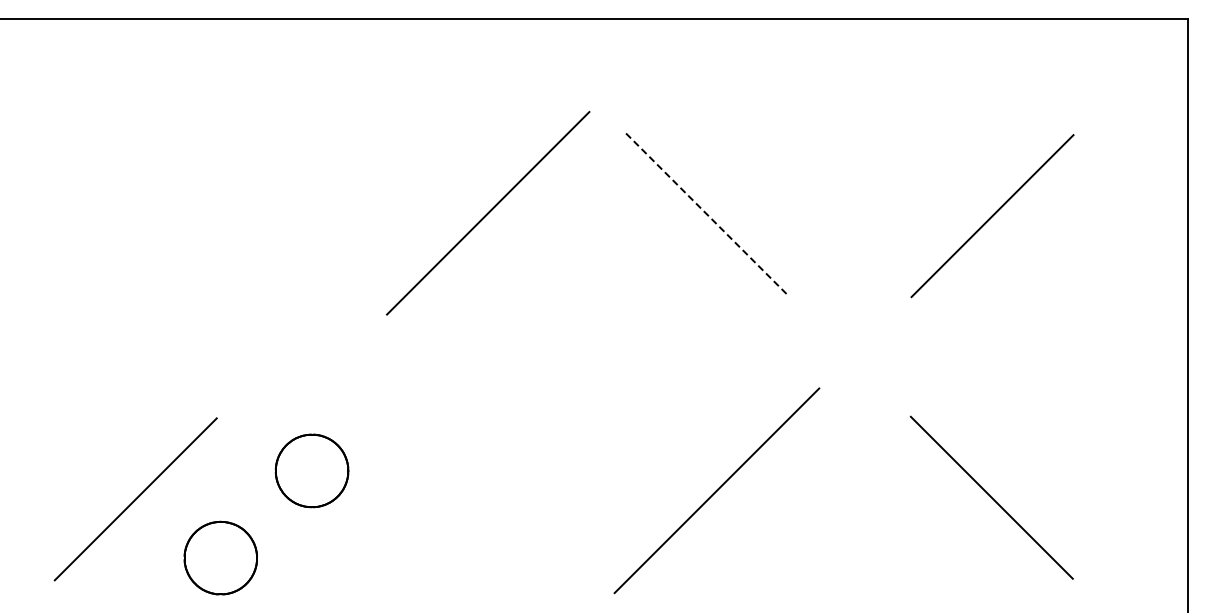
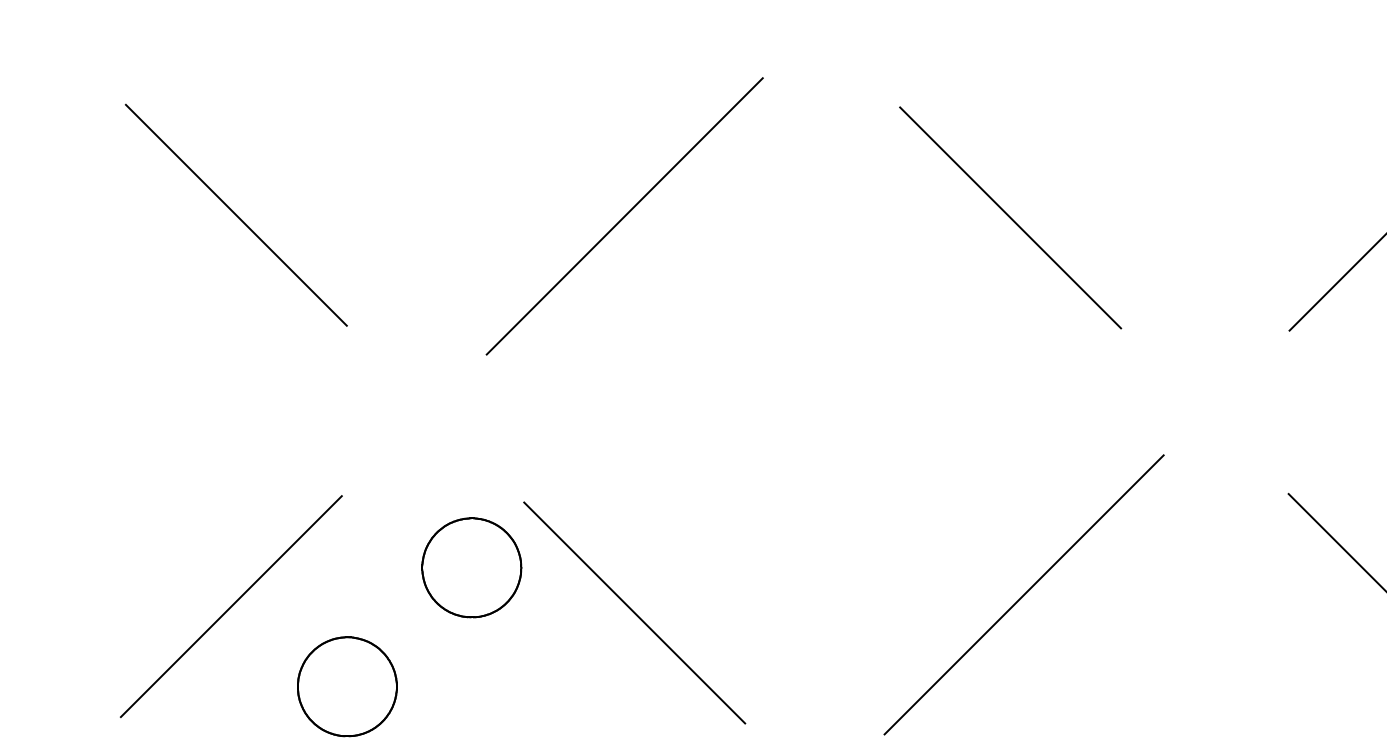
line: (139, 212) -> (236, 215), added
line: (488, 212) -> (625, 215), moved
line: (707, 214) -> (1011, 218), dashed -> solid
line: (431, 504) -> (634, 613), added

